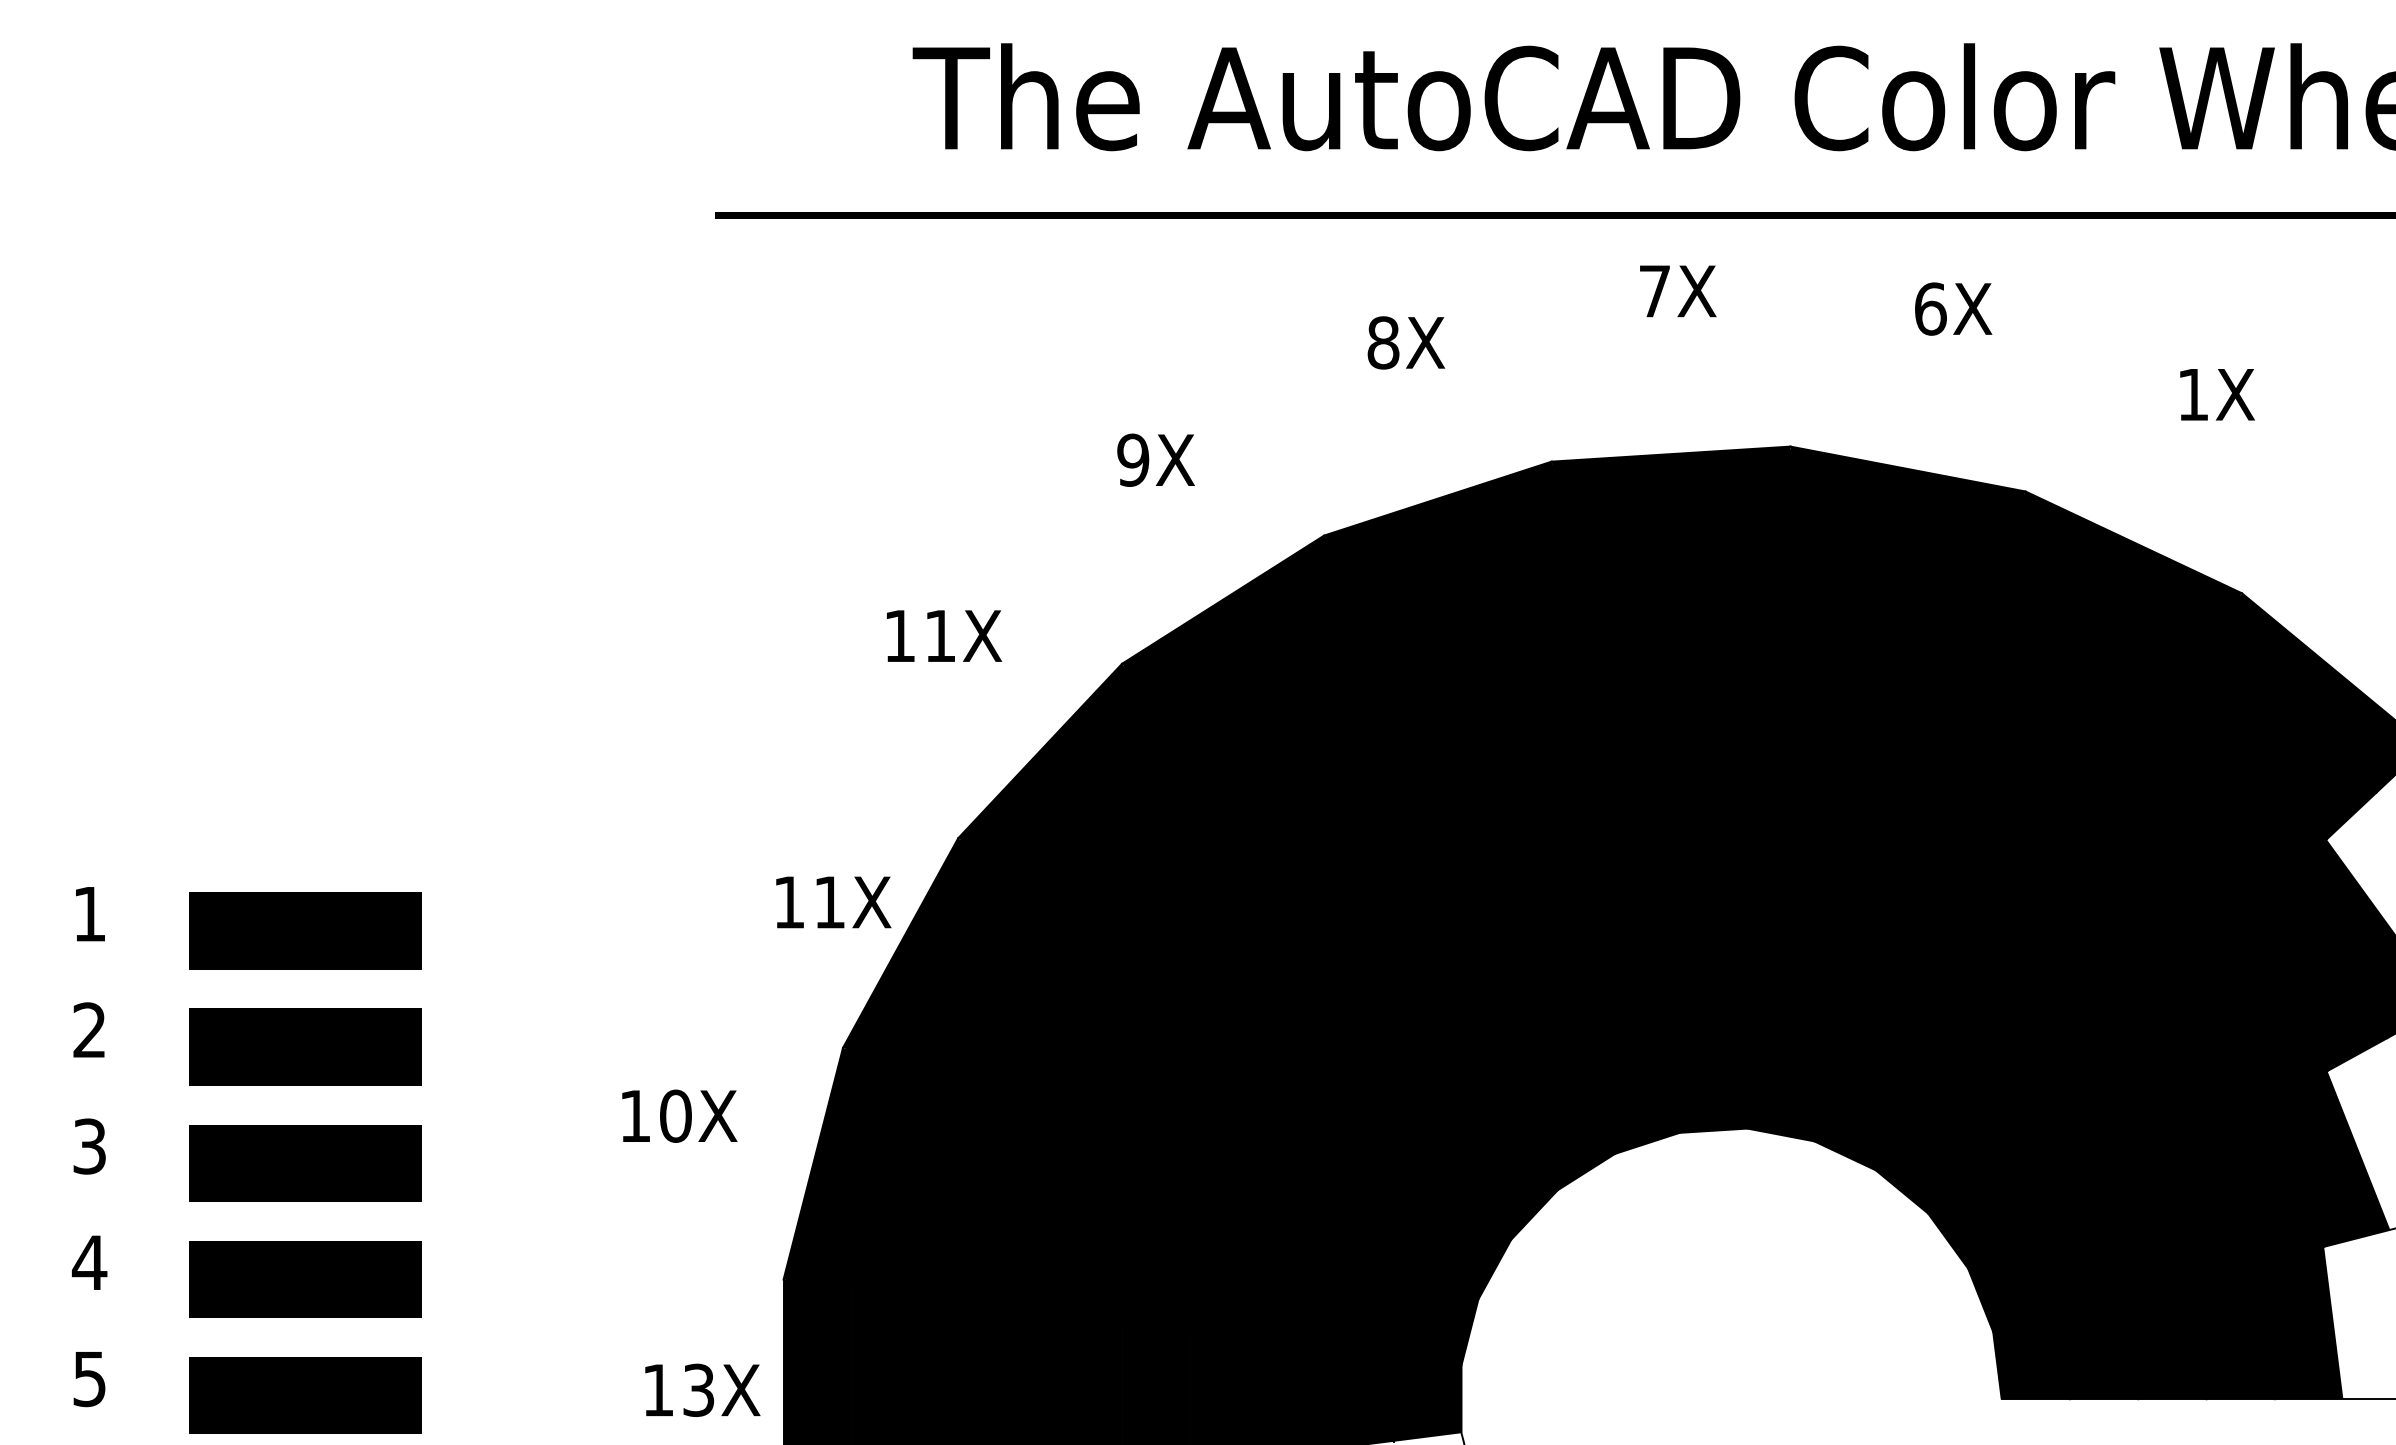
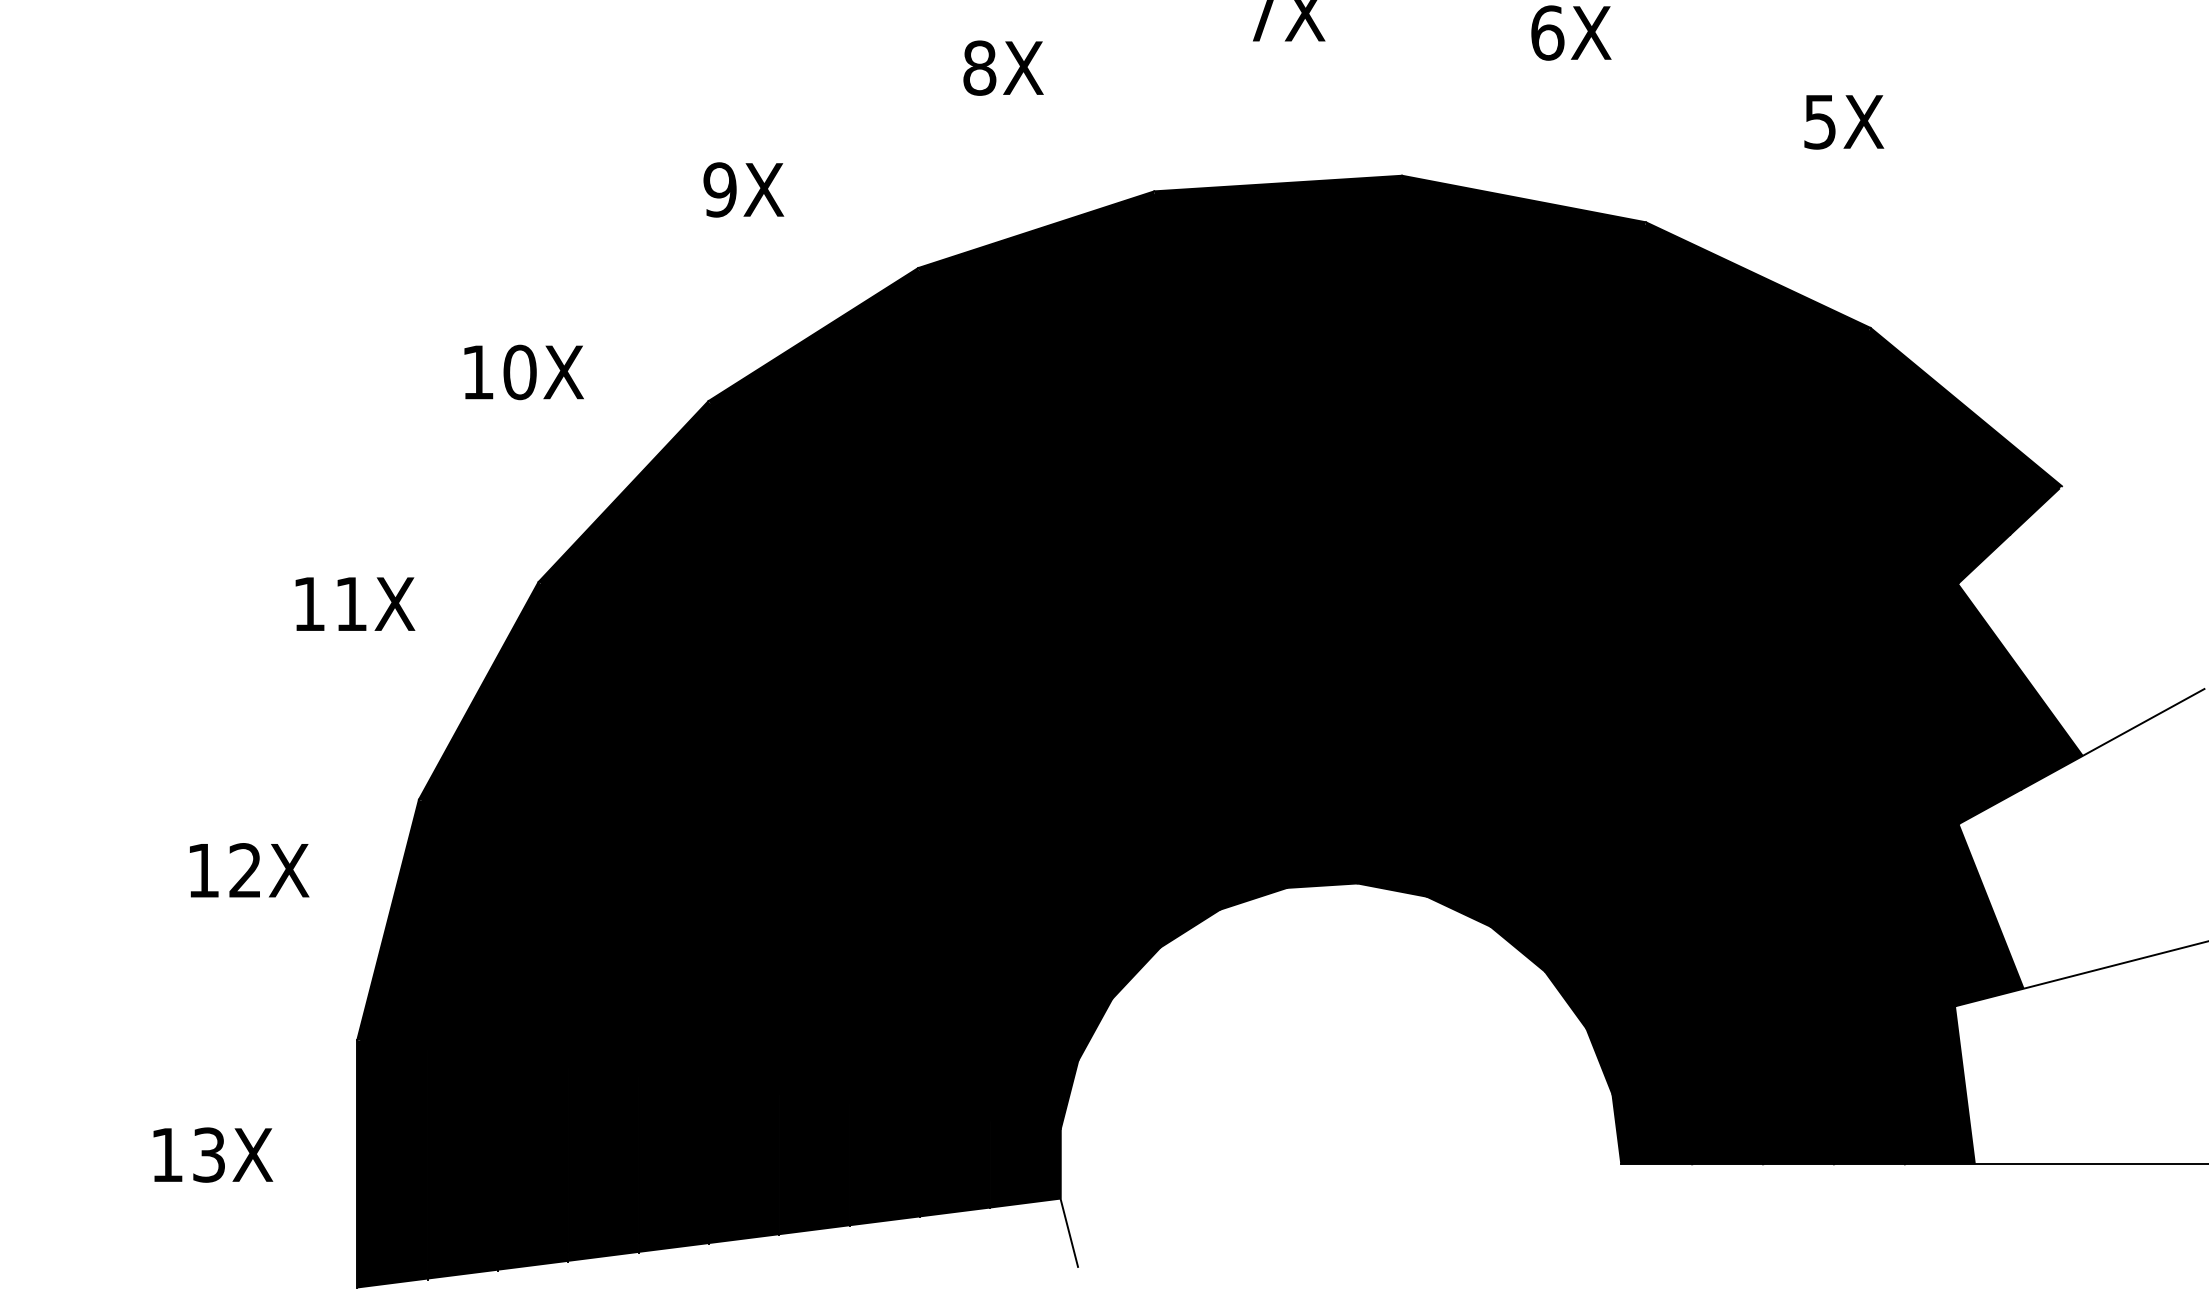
text: (2193, 395) -> (1820, 122), 1X -> 5X
text: (940, 635) -> (520, 371), 11X -> 10X
text: (833, 902) -> (355, 604), moved
text: (675, 1115) -> (245, 869), 10X -> 12X
text: (702, 1389) -> (212, 1154), moved

